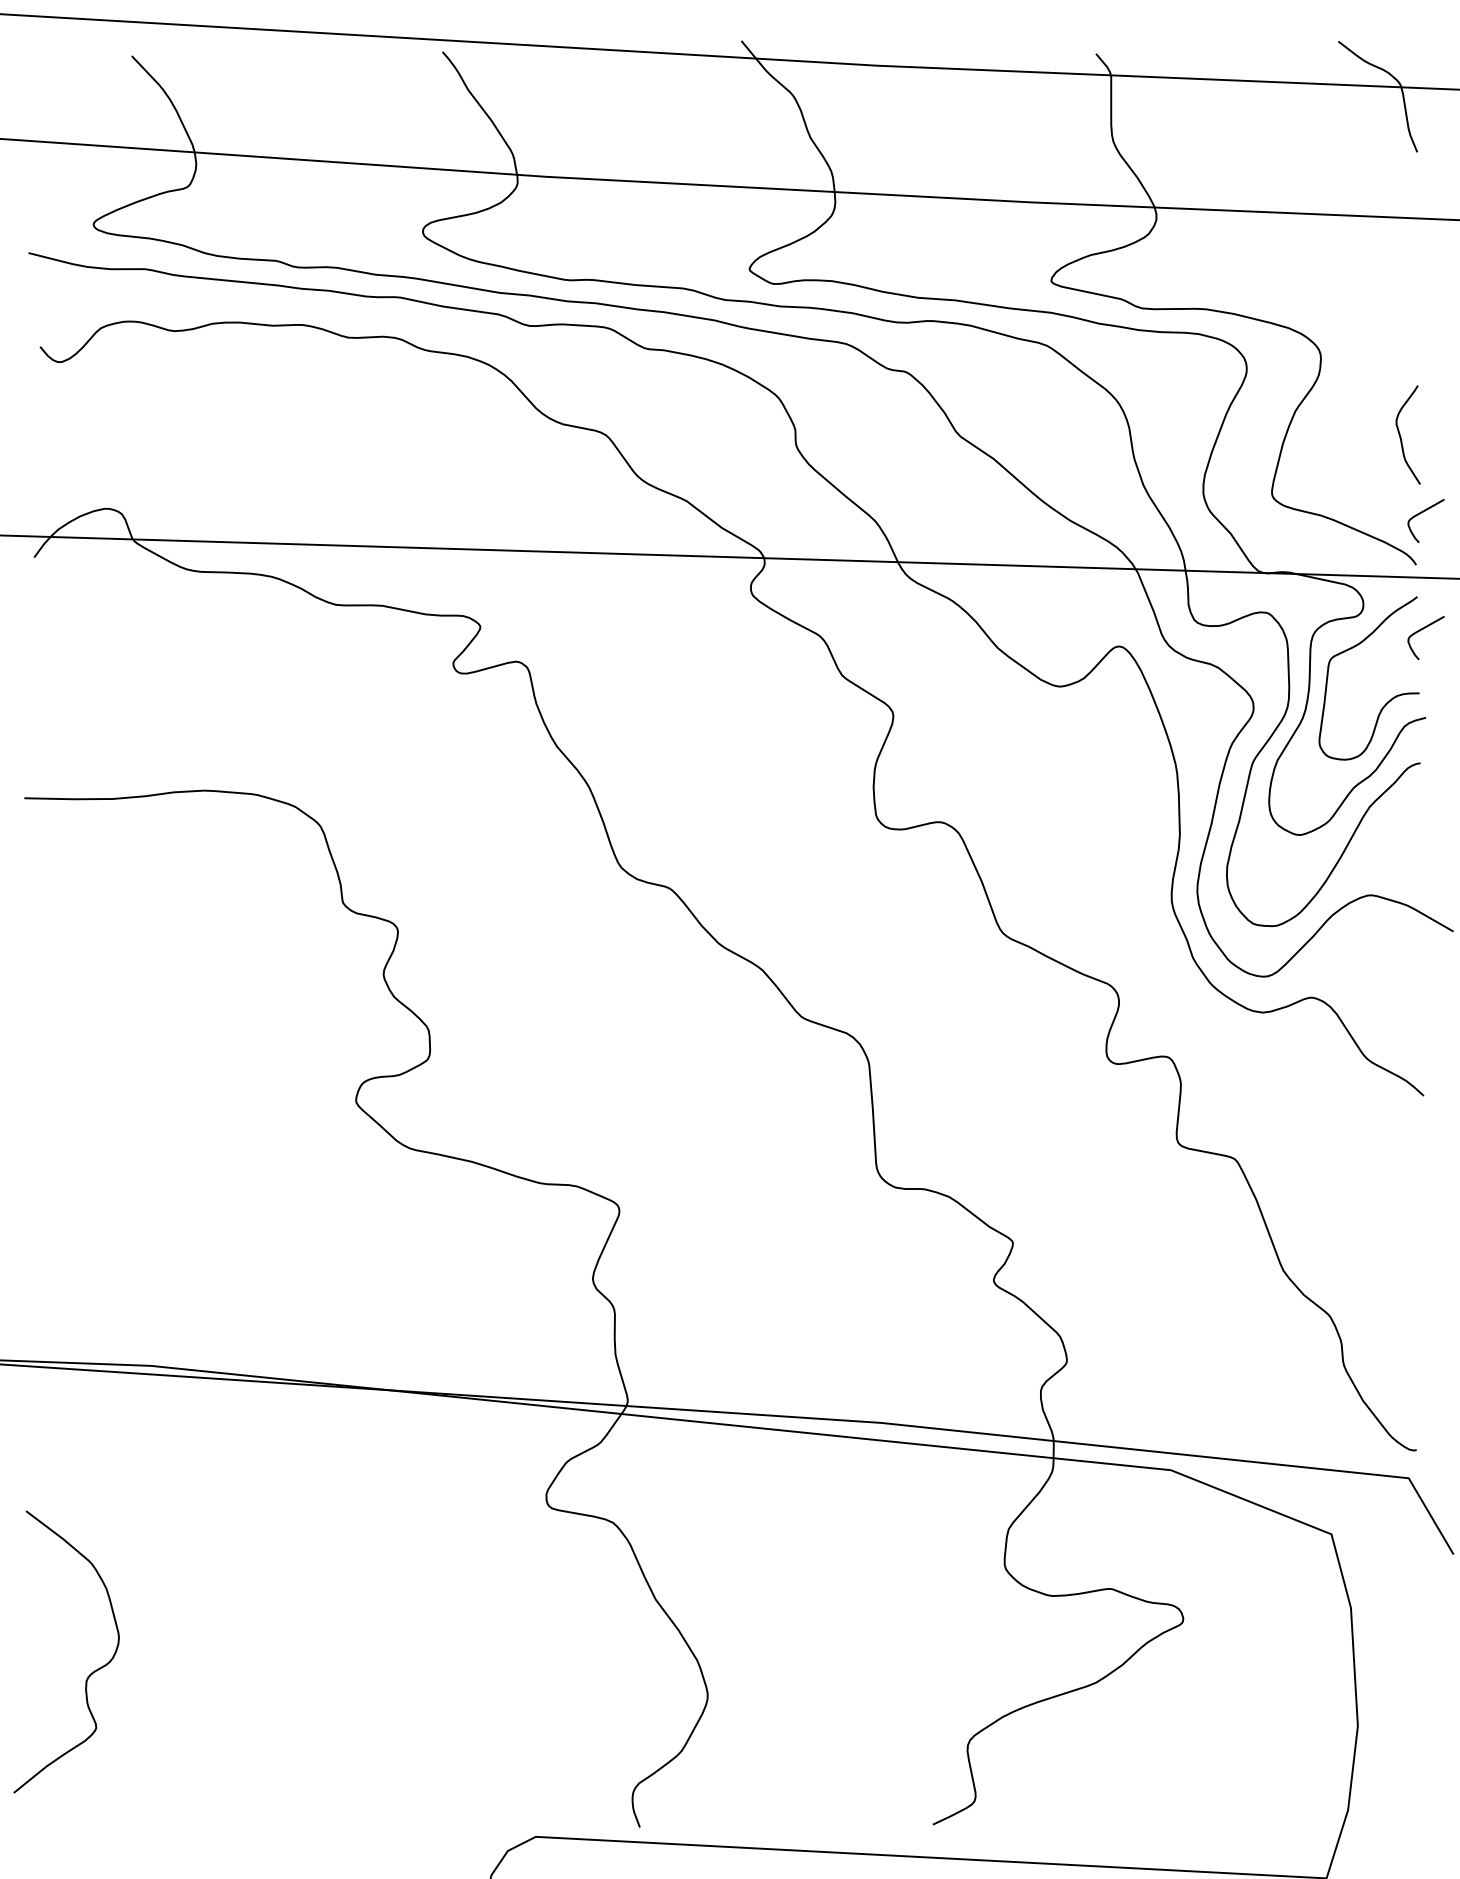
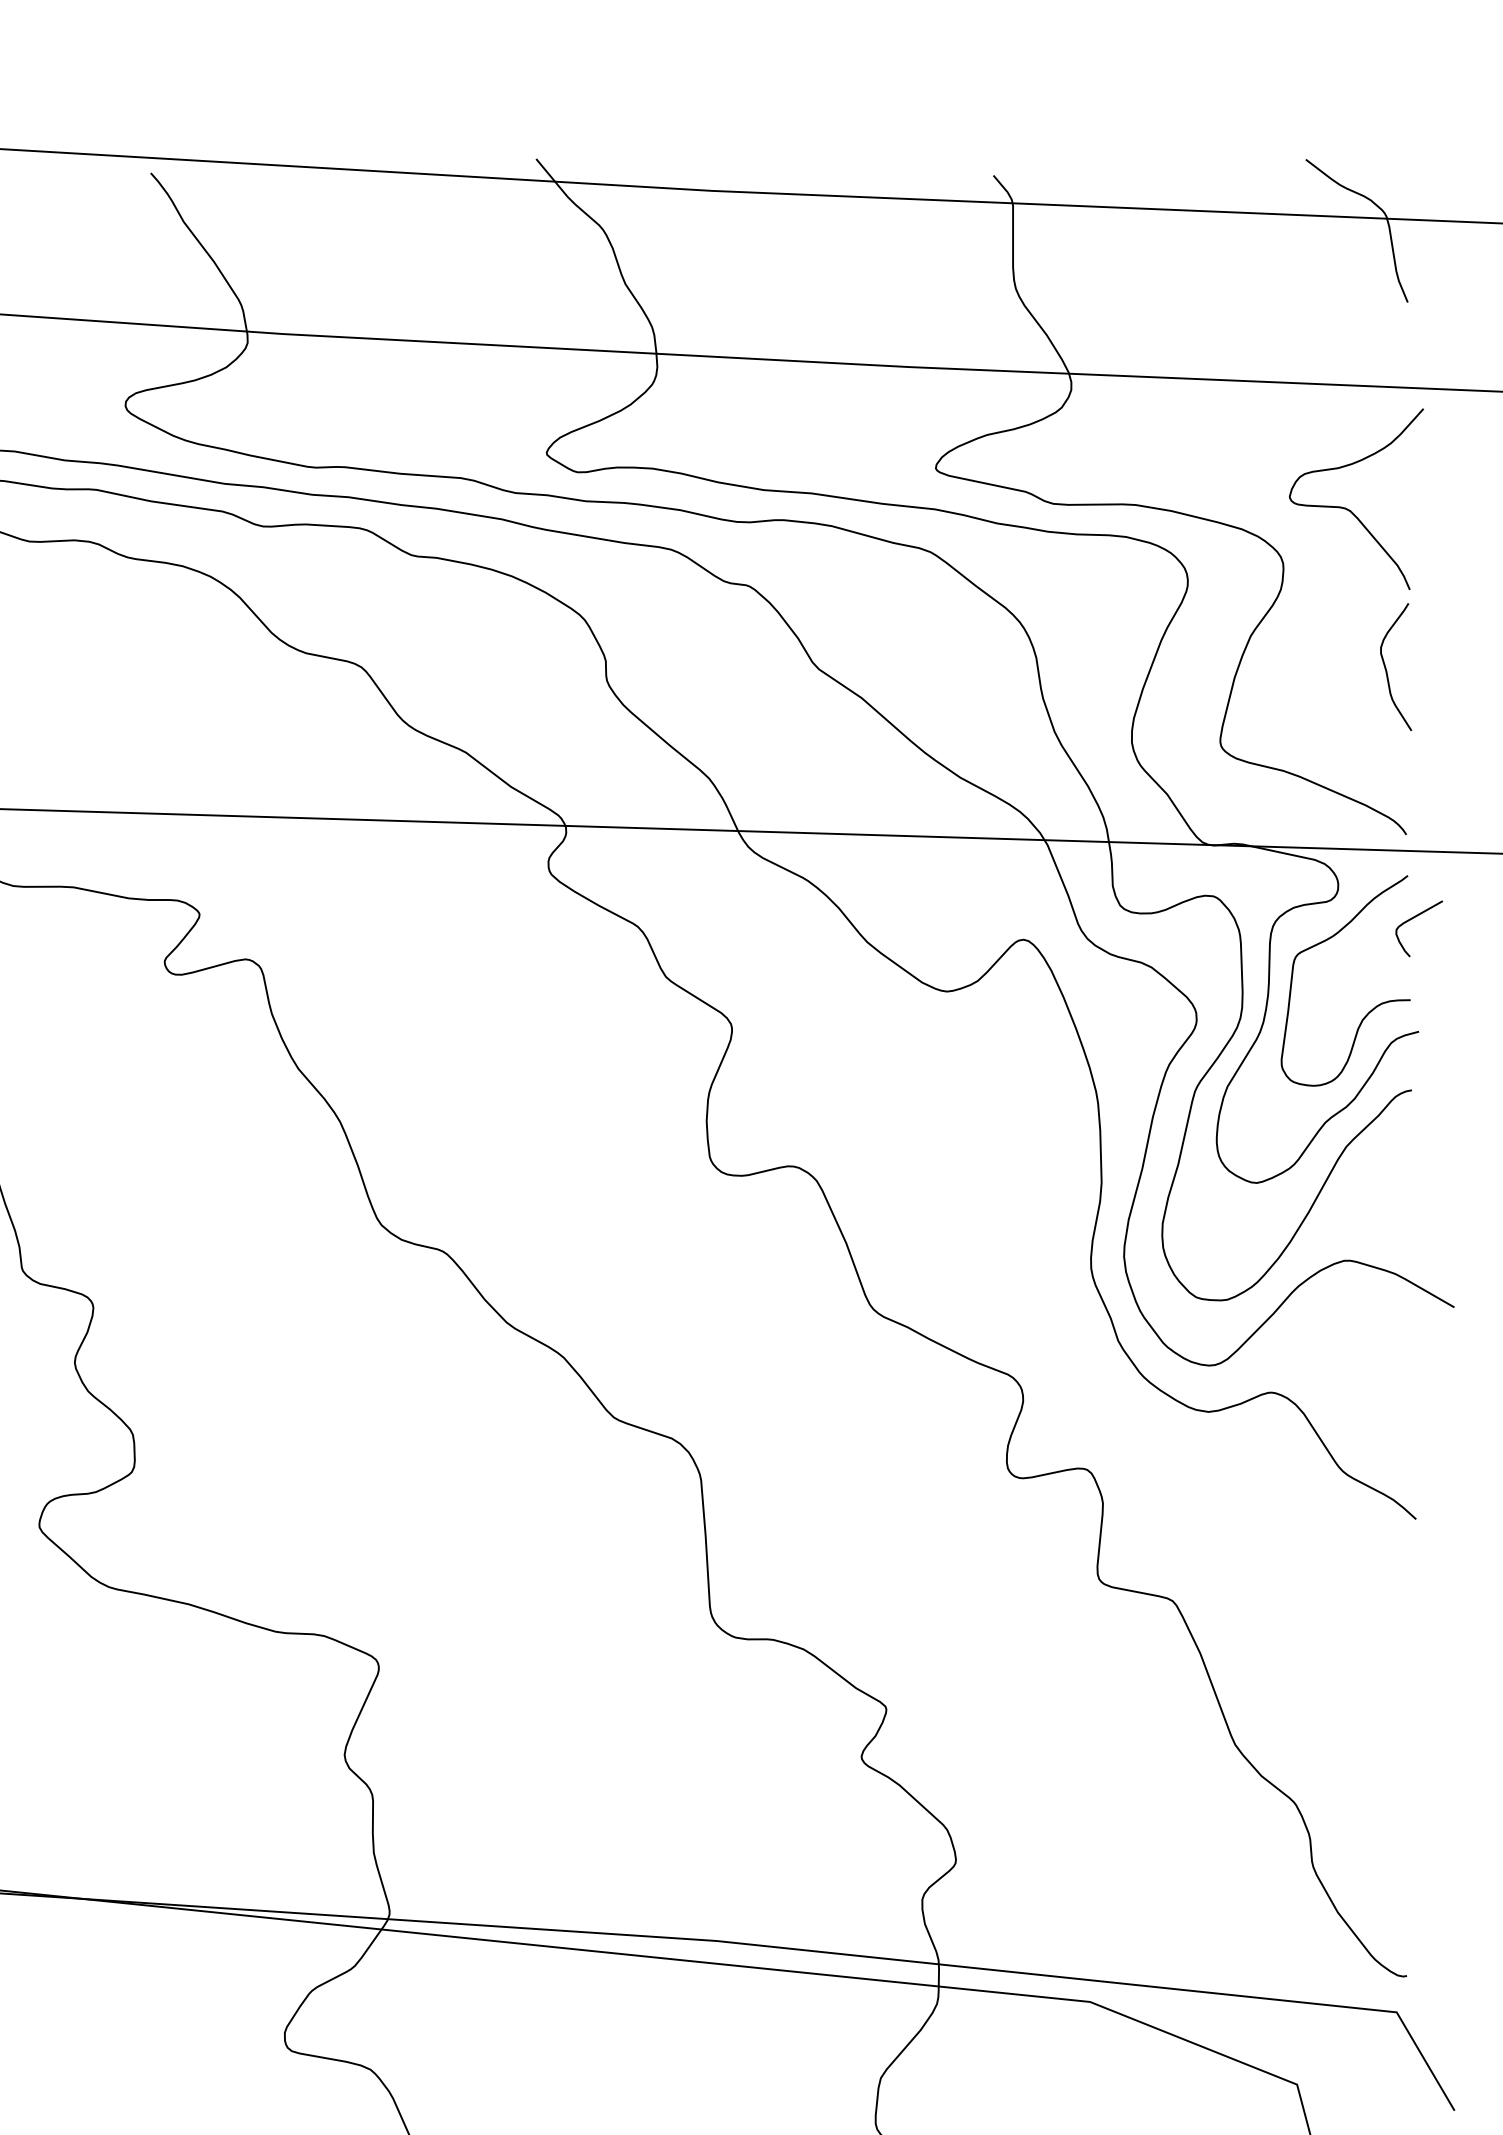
curve: (1372, 312) -> (1349, 509), added
curve: (1420, 514) -> (1411, 769), removed

